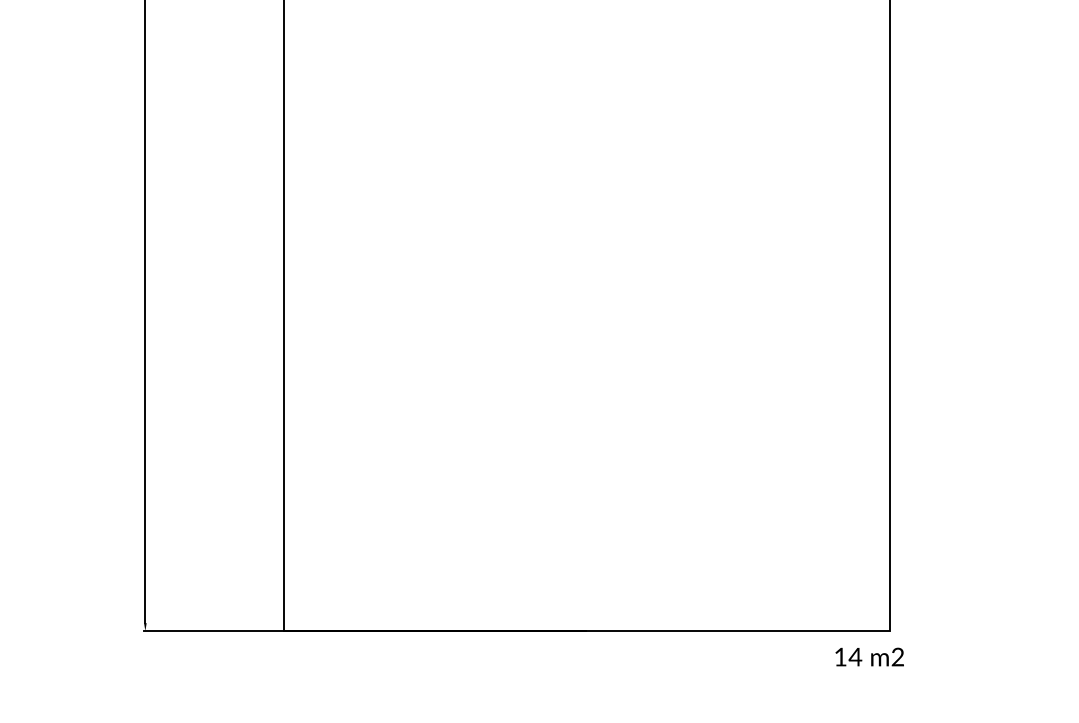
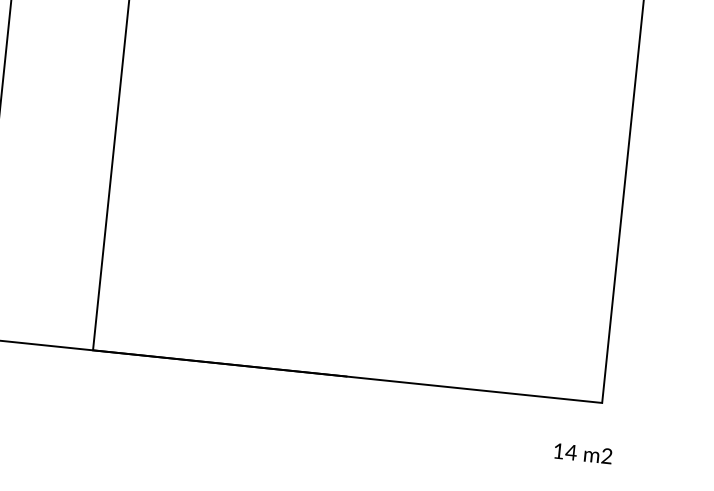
text: (869, 656) -> (583, 453), moved

